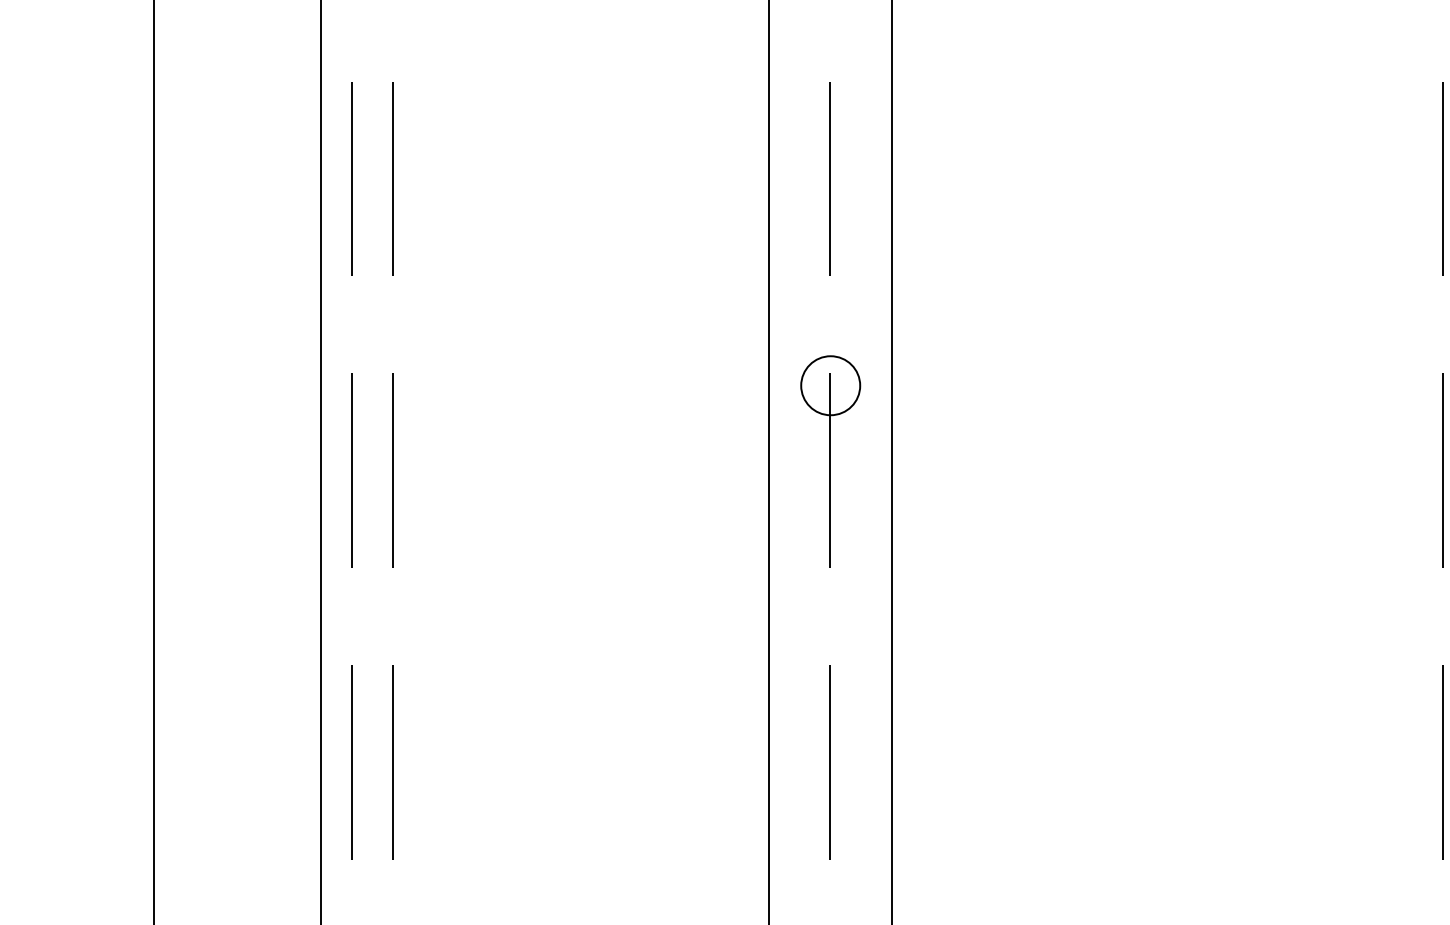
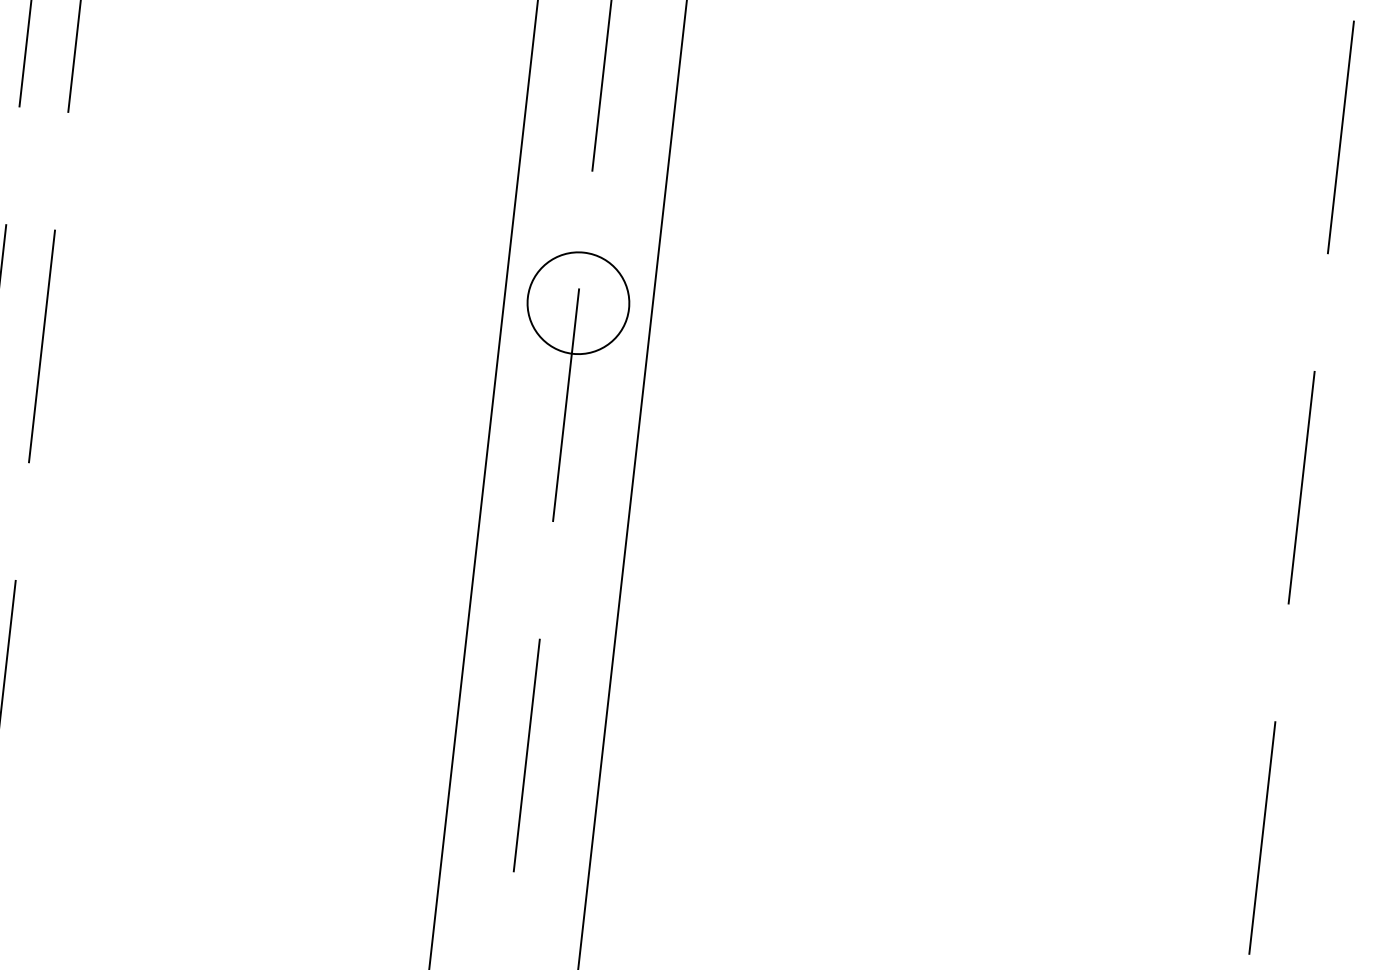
circle: (830, 385) -> (578, 302), size x1.43

